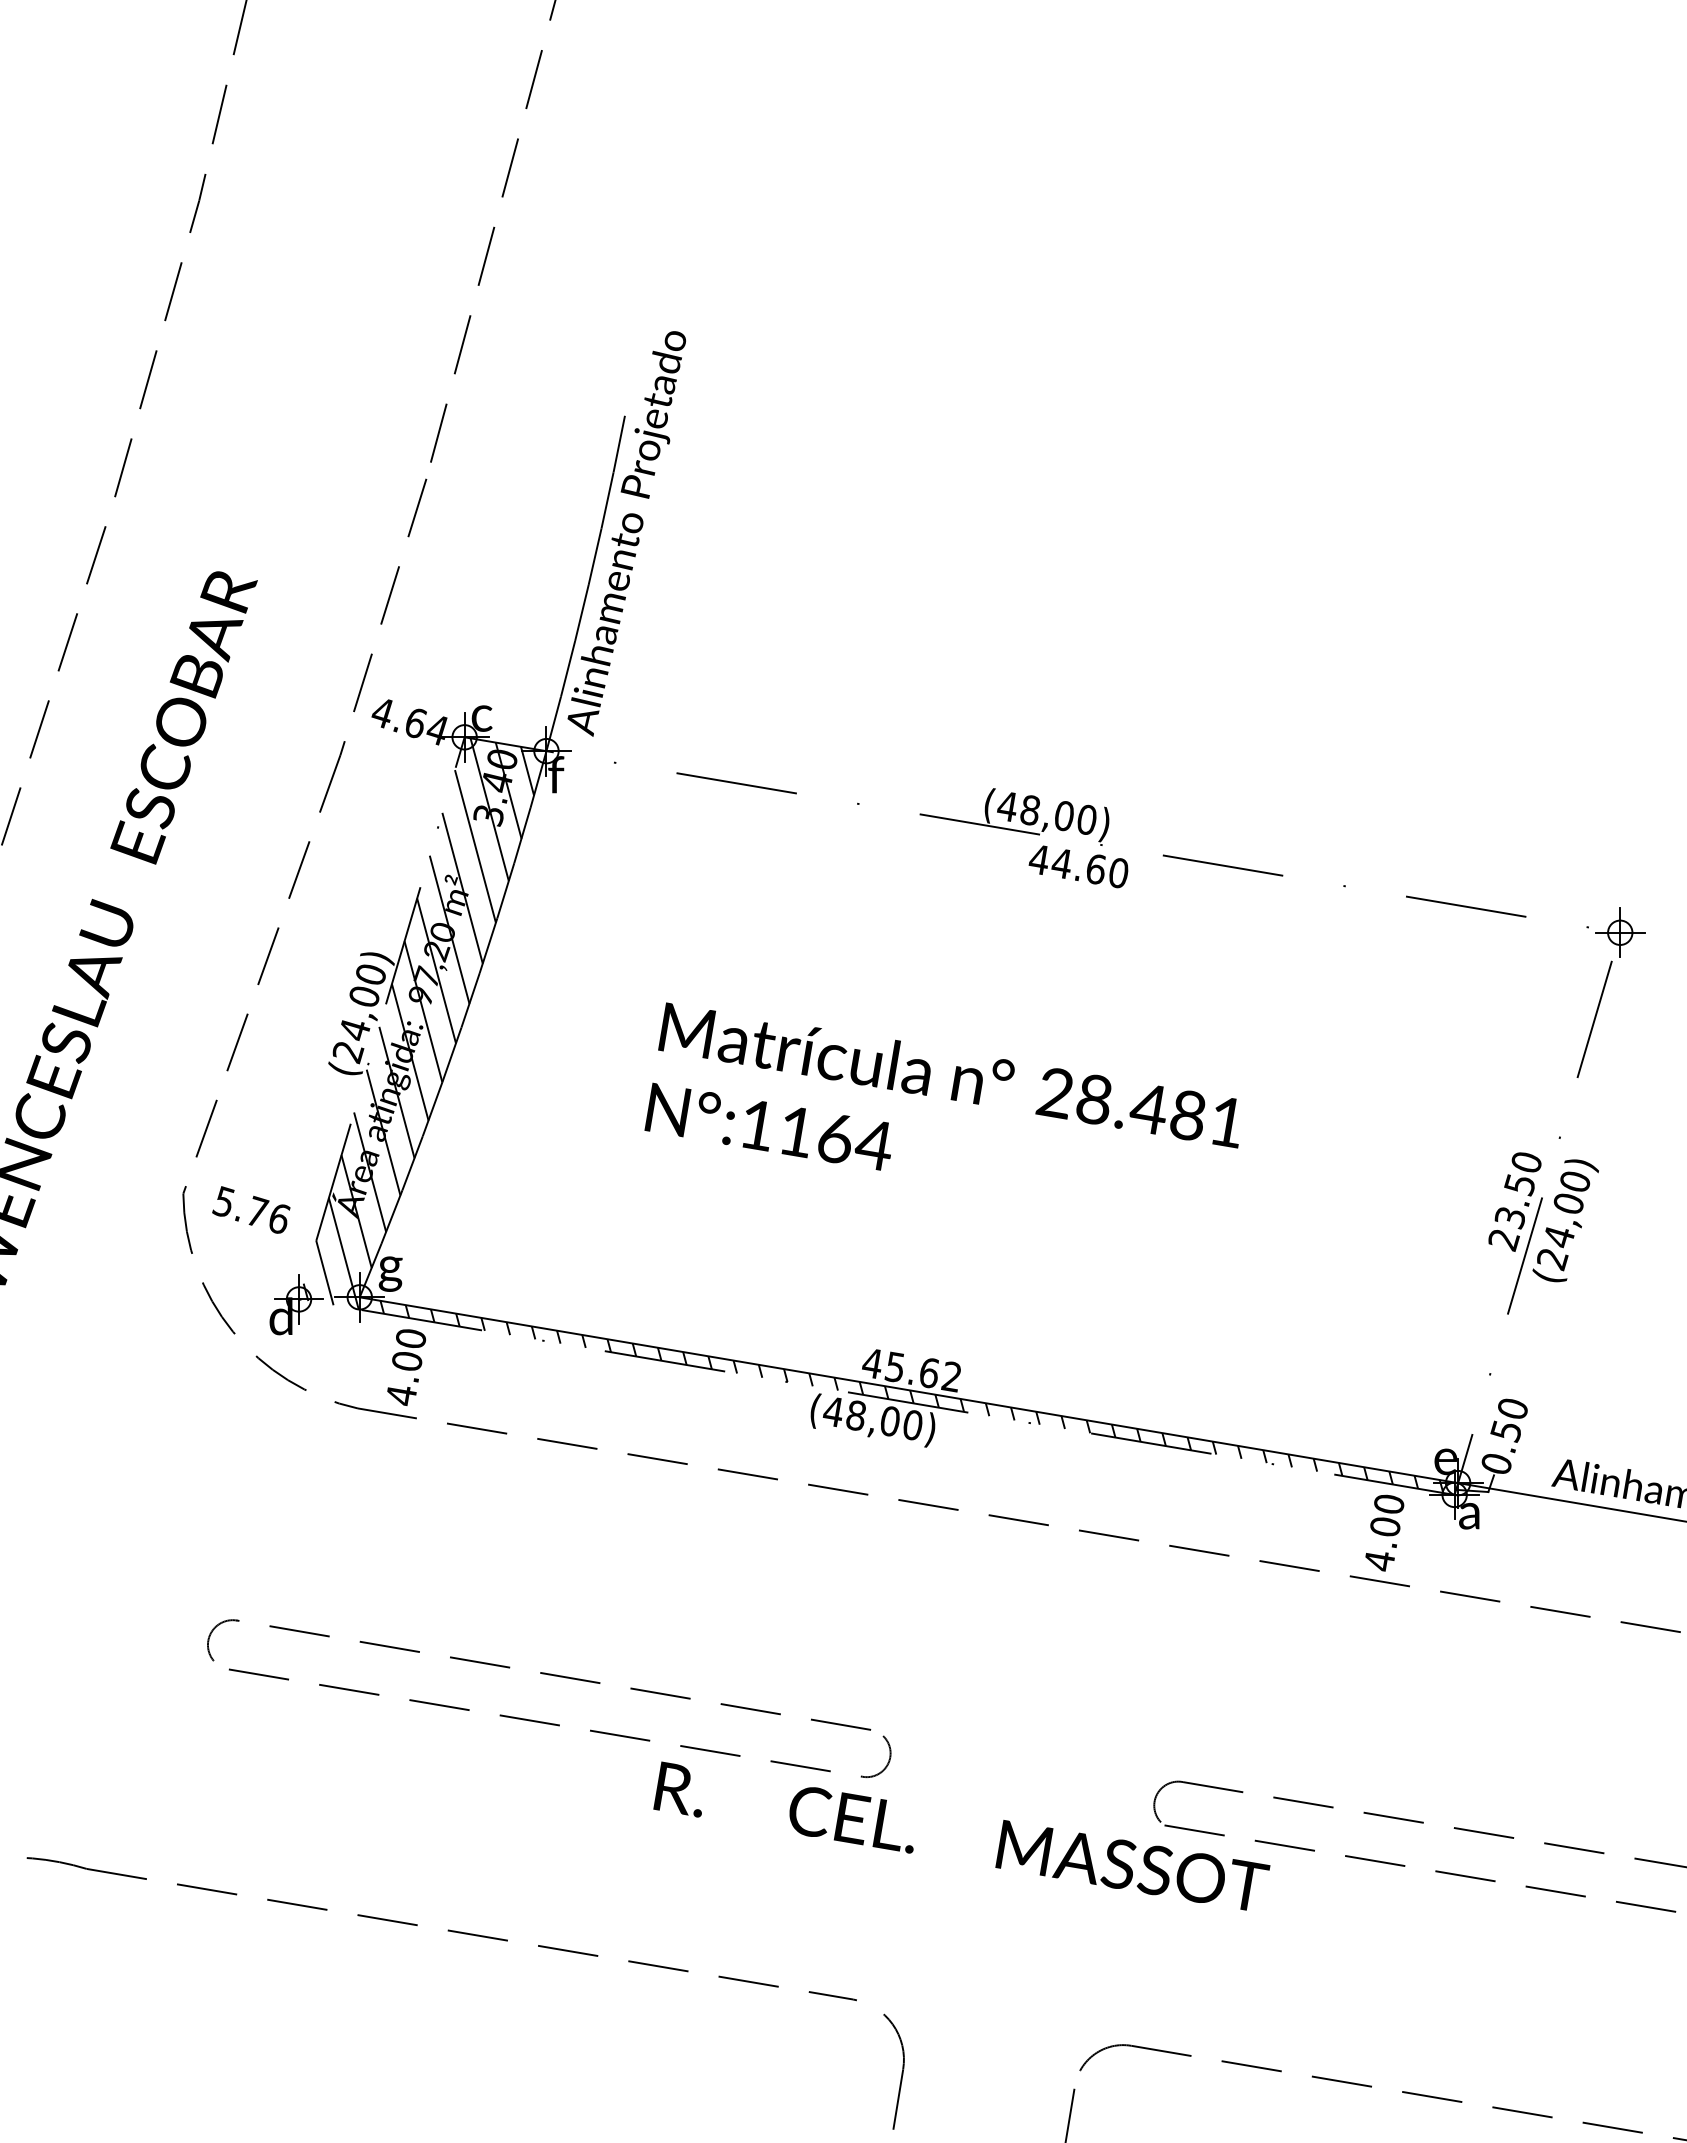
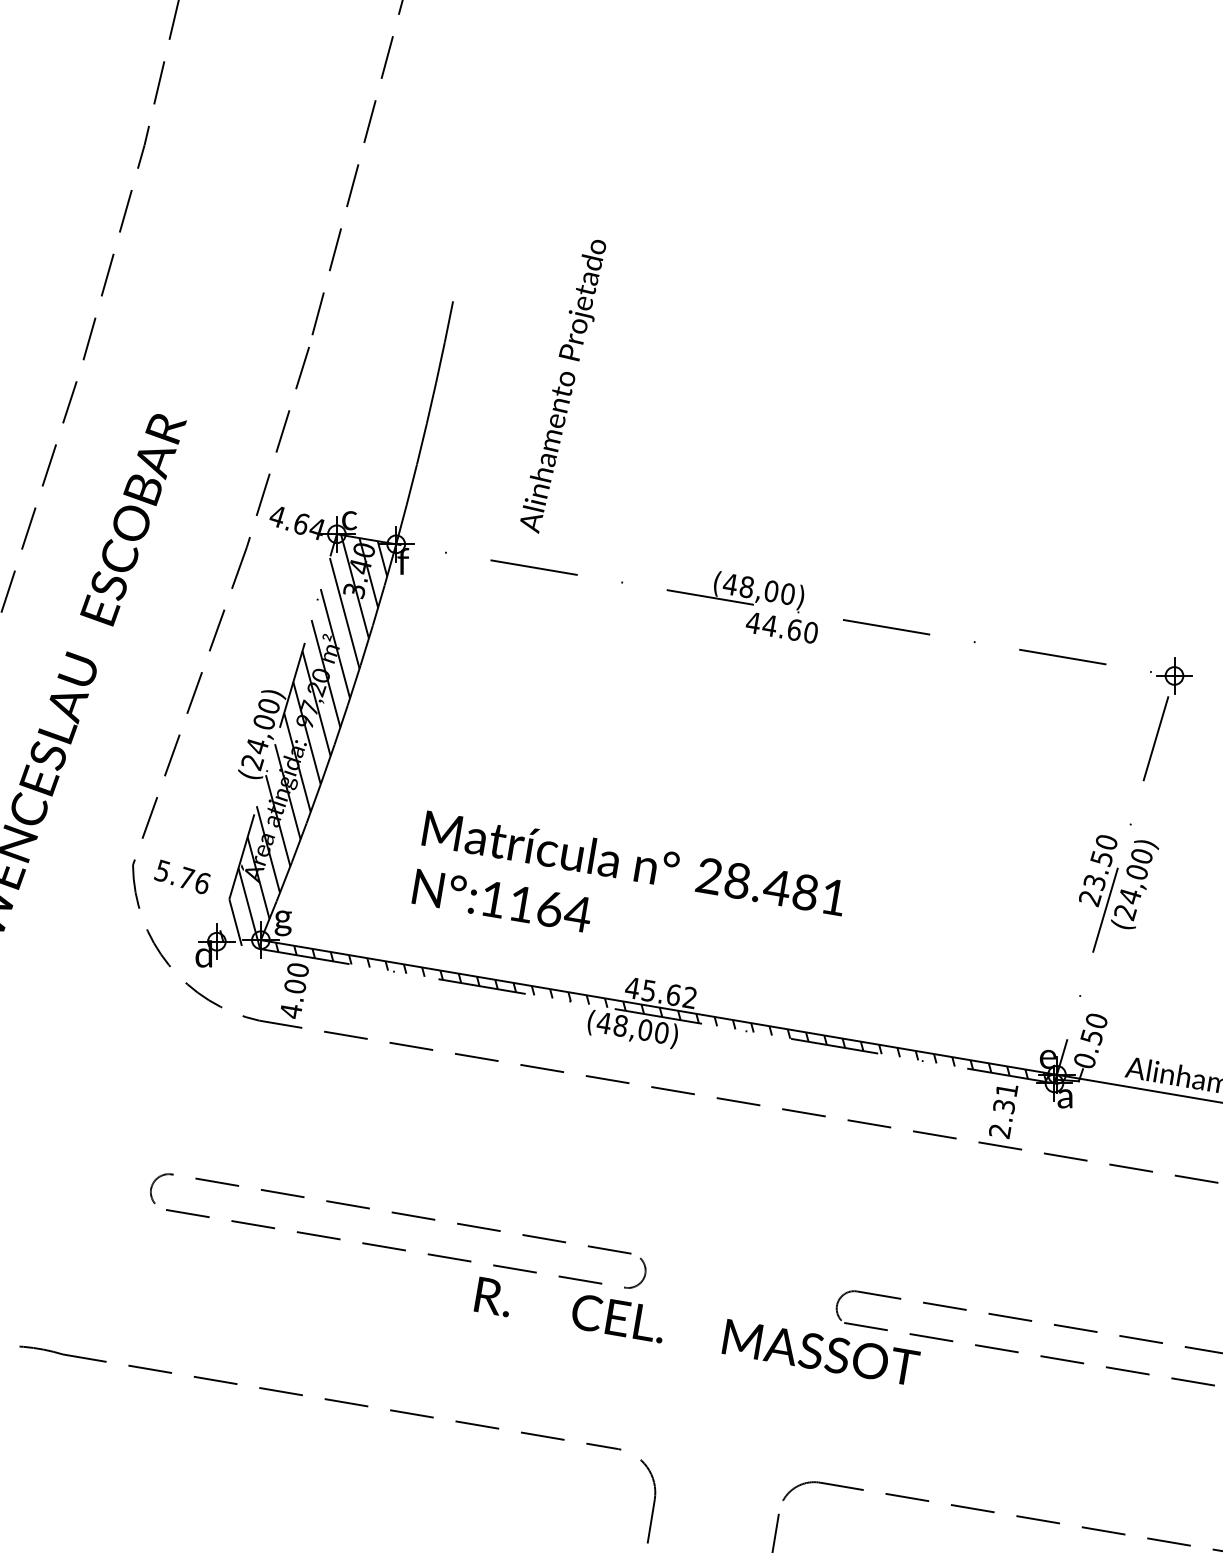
text: (626, 533) -> (562, 386), moved
text: (941, 1086) -> (626, 871), moved
text: (1384, 1532) -> (1003, 1110), 4.00 -> 2.31

